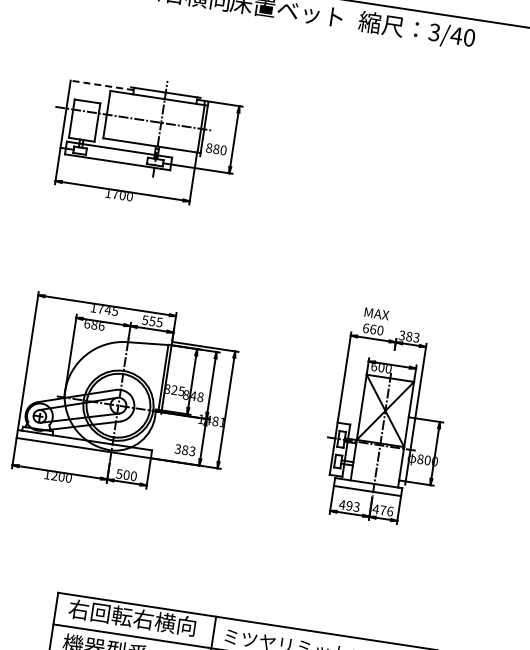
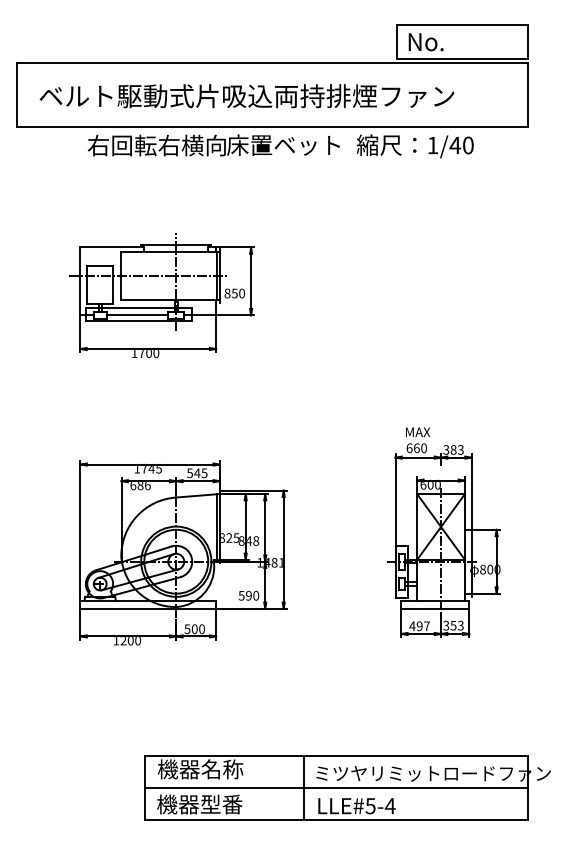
text: (434, 32) -> (432, 145), 3/40 -> 1/40
line: (102, 85) -> (112, 247), dashed -> solid
text: (216, 149) -> (234, 293), 880 -> 850
line: (116, 156) -> (137, 315), added
text: (151, 321) -> (196, 473), 555 -> 545
text: (185, 450) -> (249, 595), 383 -> 590
text: (356, 507) -> (426, 626), 493 -> 497
text: (383, 510) -> (453, 625), 476 -> 353
text: (132, 617) -> (221, 769), 右回転右横向 -> 機器名称

